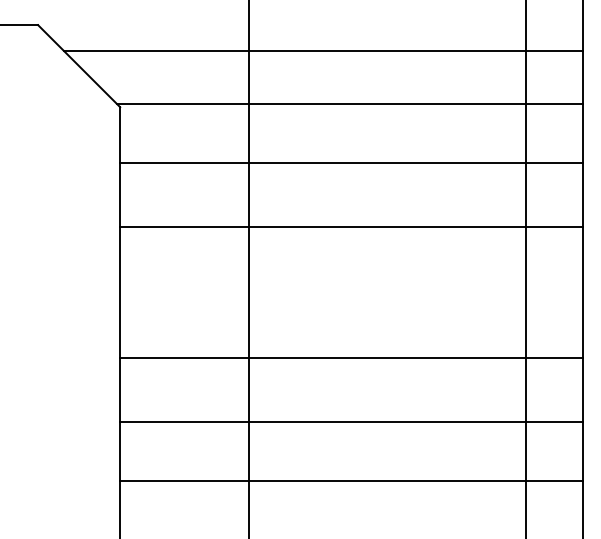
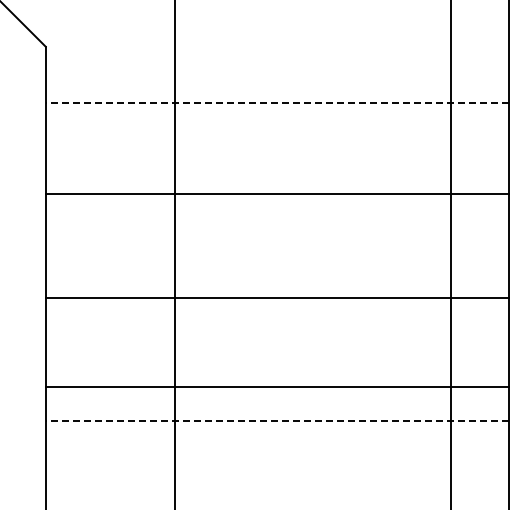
line: (349, 103) -> (275, 43), removed
line: (351, 163) -> (277, 103), solid -> dashed
line: (351, 227) -> (277, 194), moved
line: (351, 422) -> (277, 387), moved
line: (351, 481) -> (277, 421), solid -> dashed

